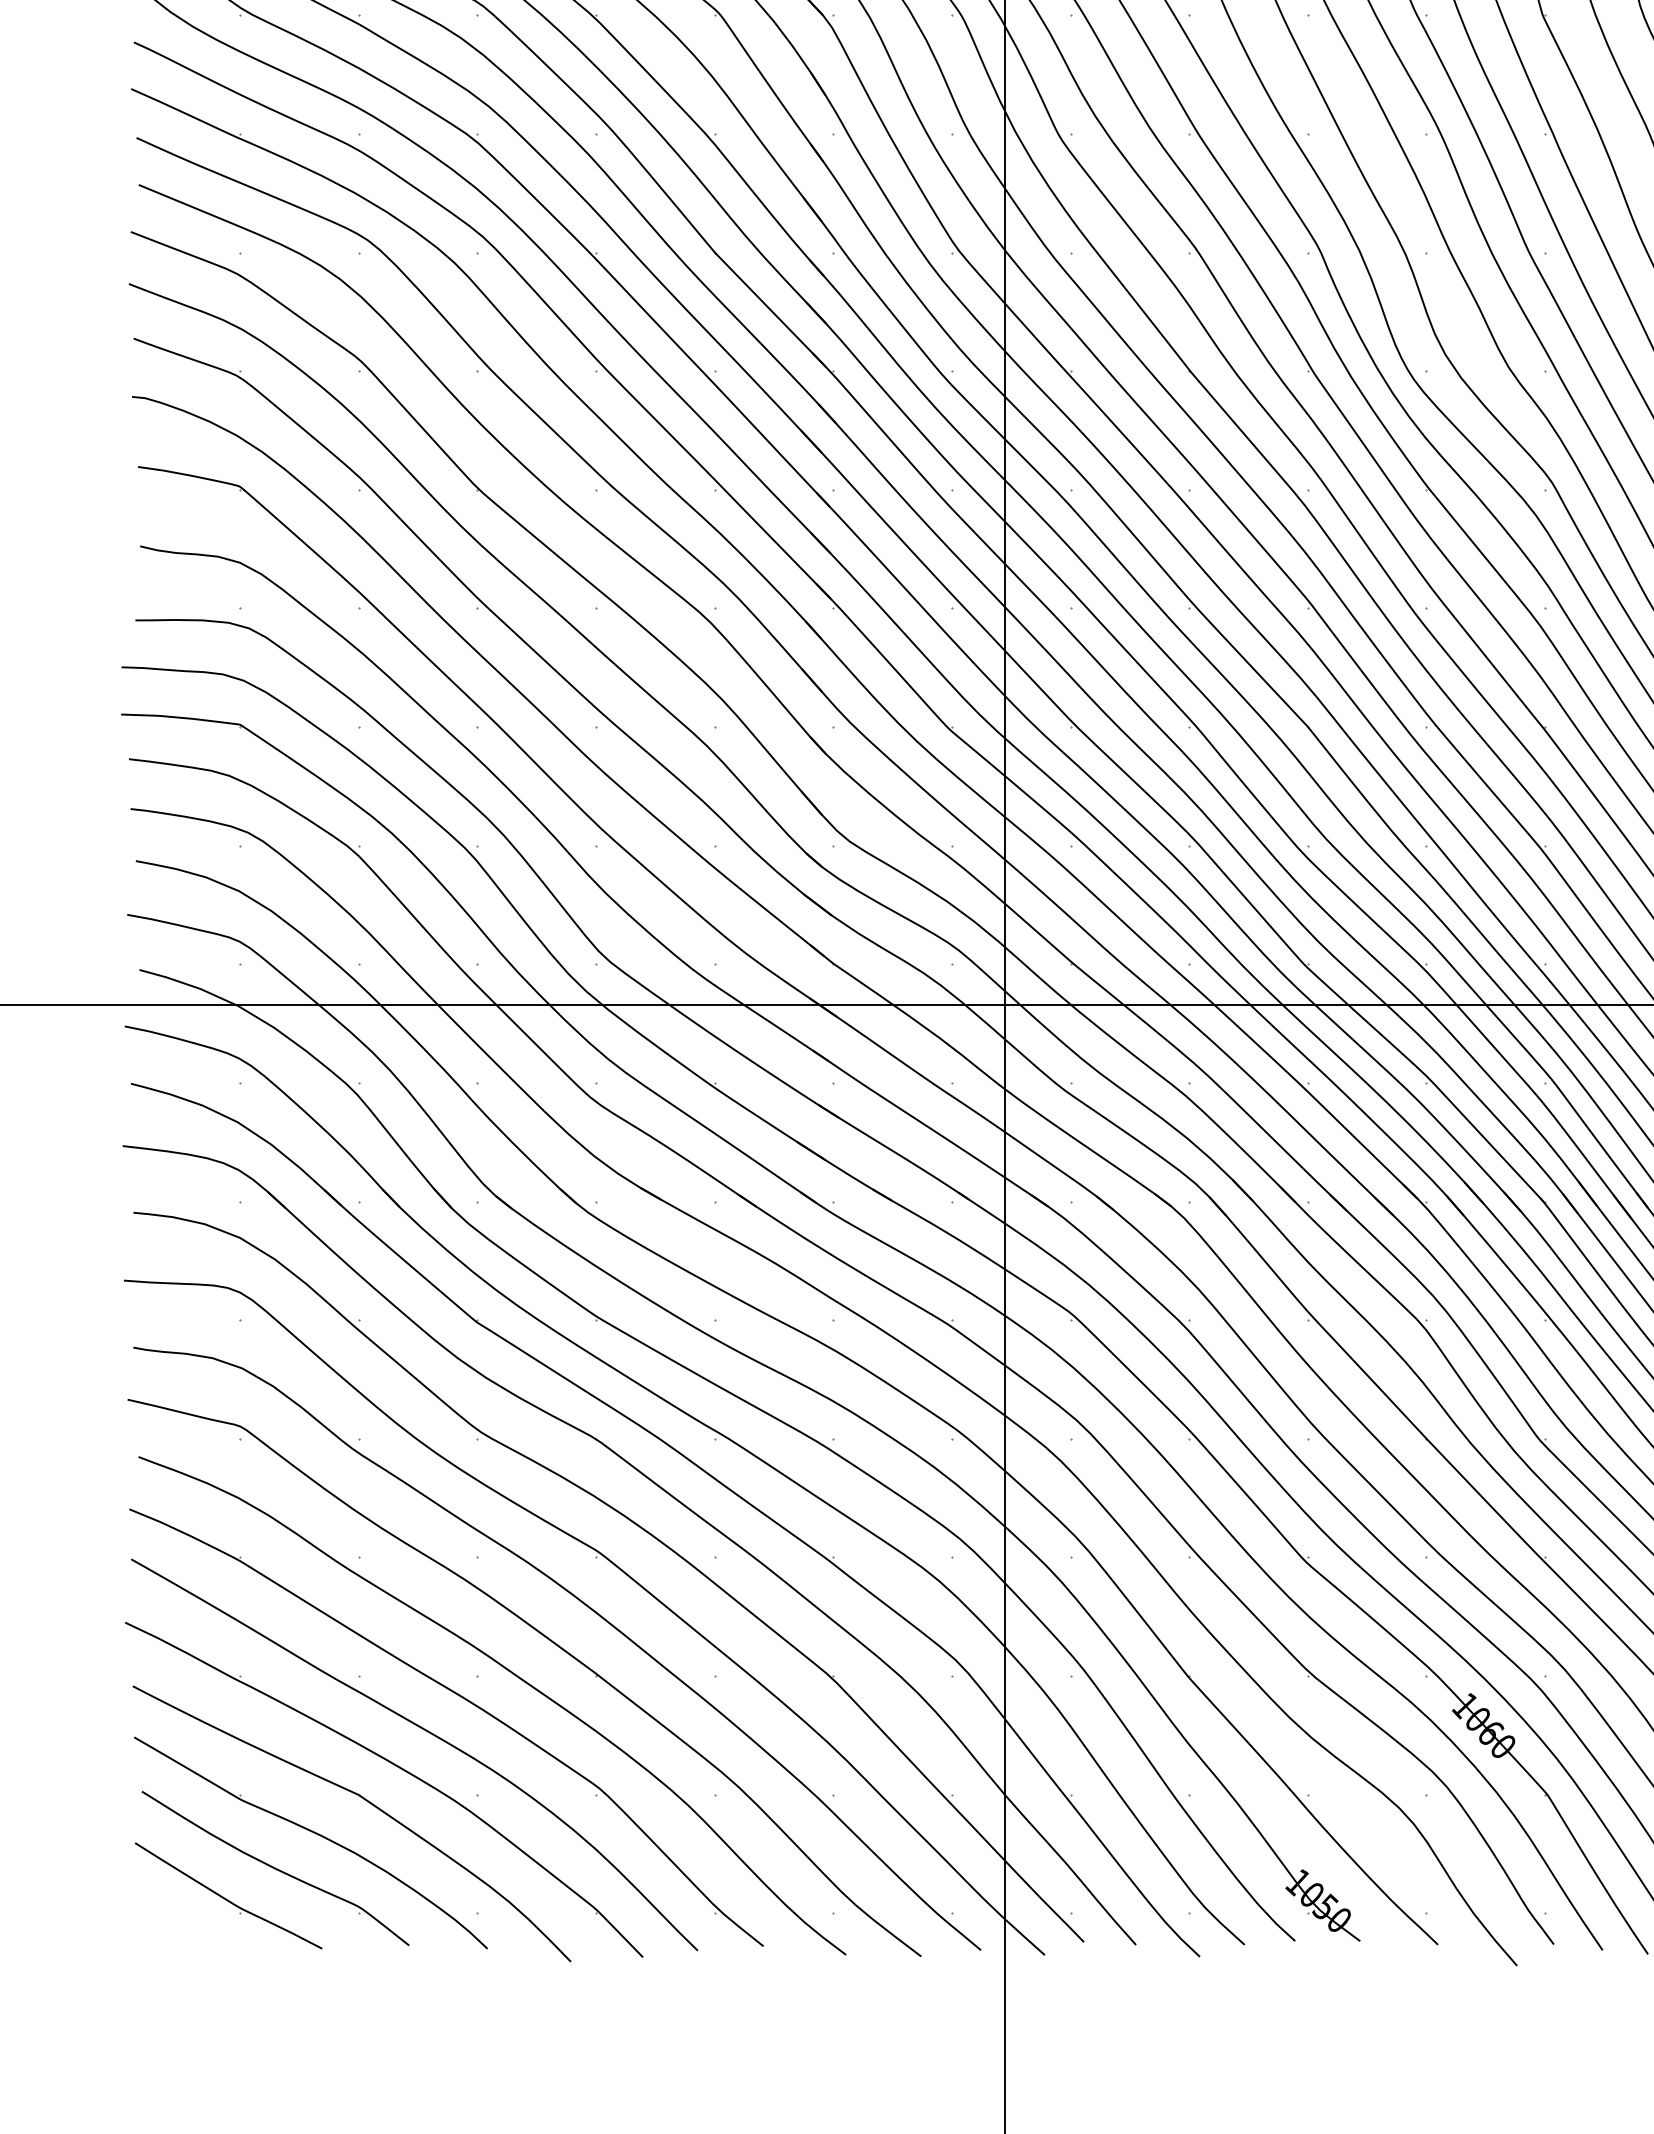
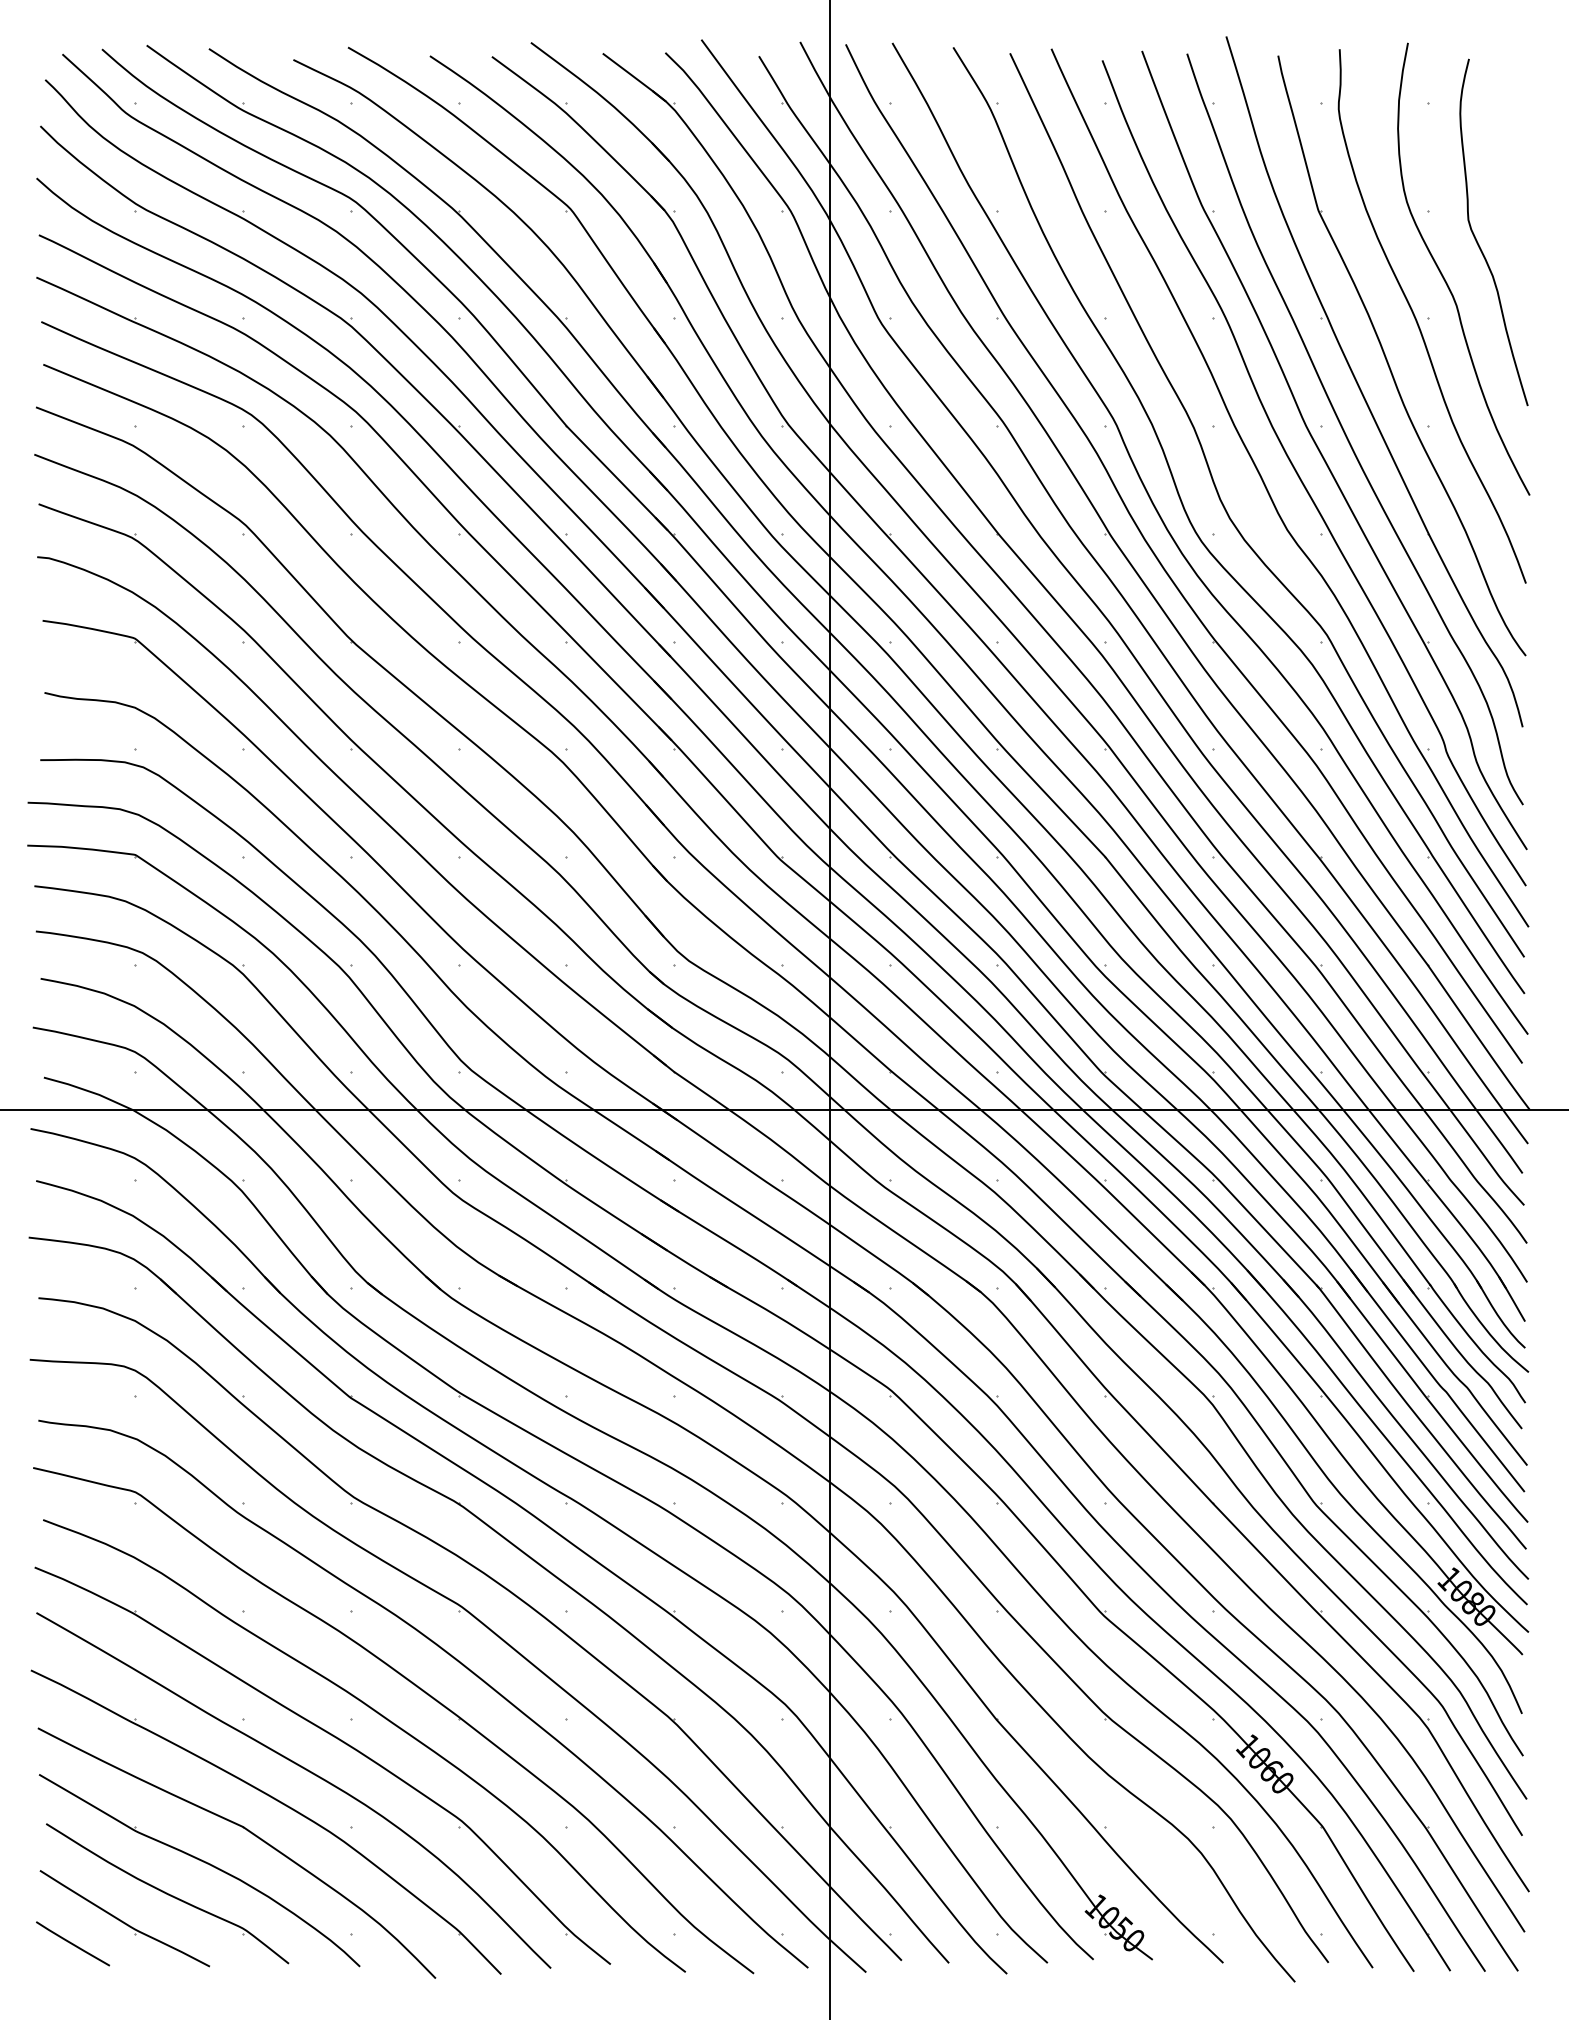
line: (172, 1923) -> (73, 1943), added

